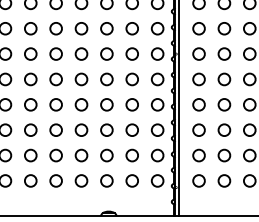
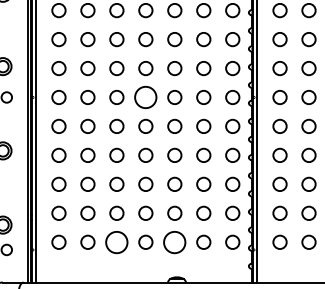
circle: (81, 54) -> (145, 97), size x1.6
circle: (55, 180) -> (116, 241), size x1.6
circle: (106, 180) -> (174, 241), size x1.6

